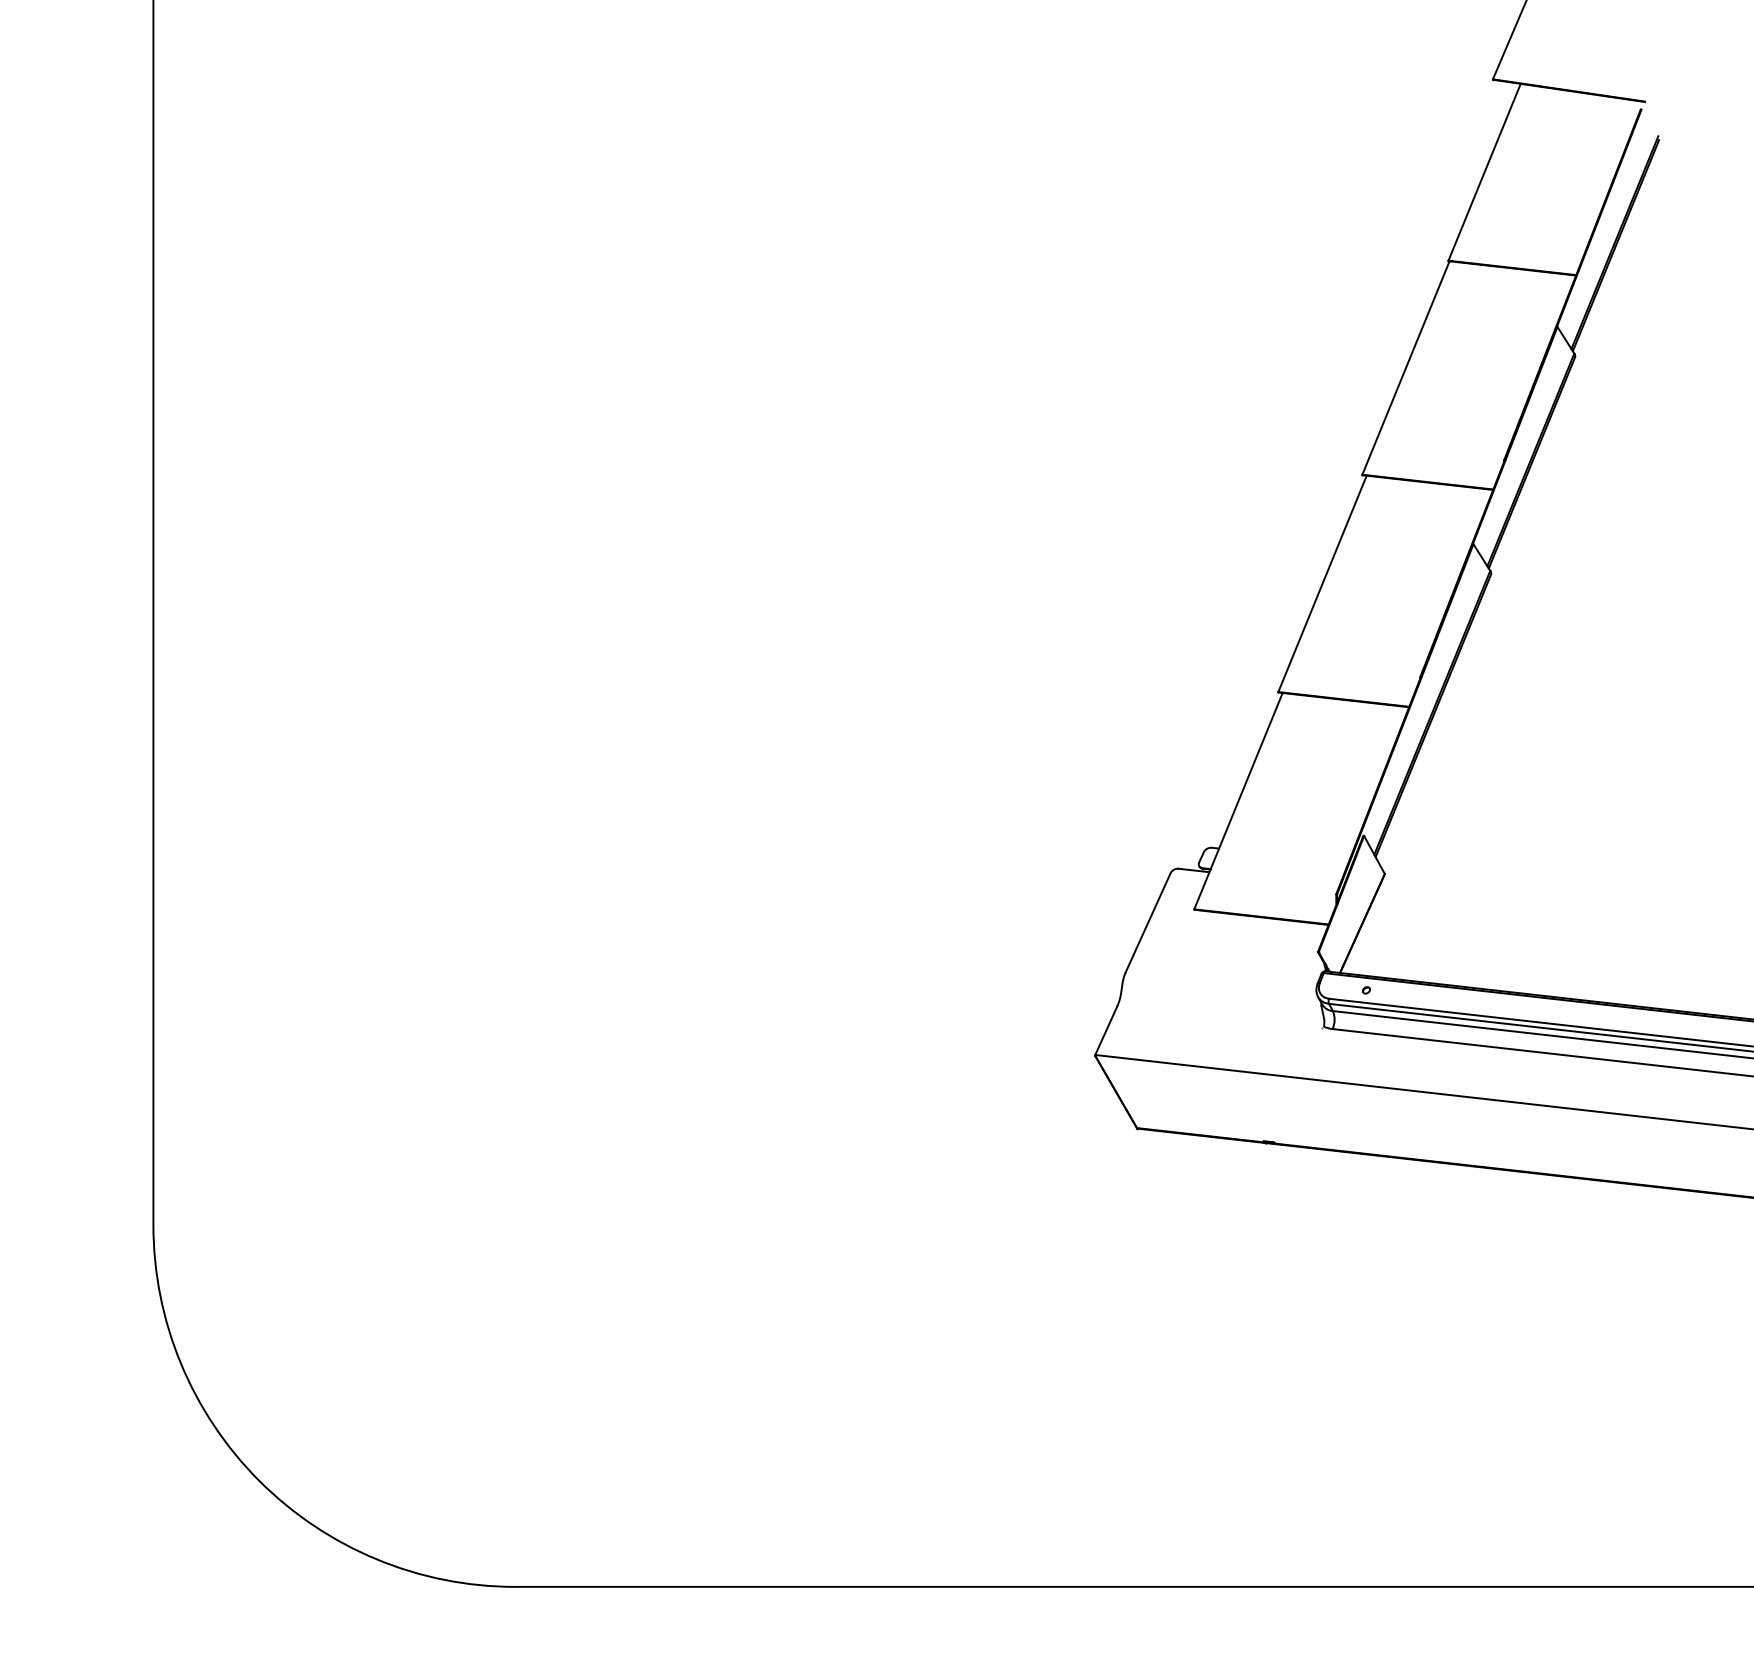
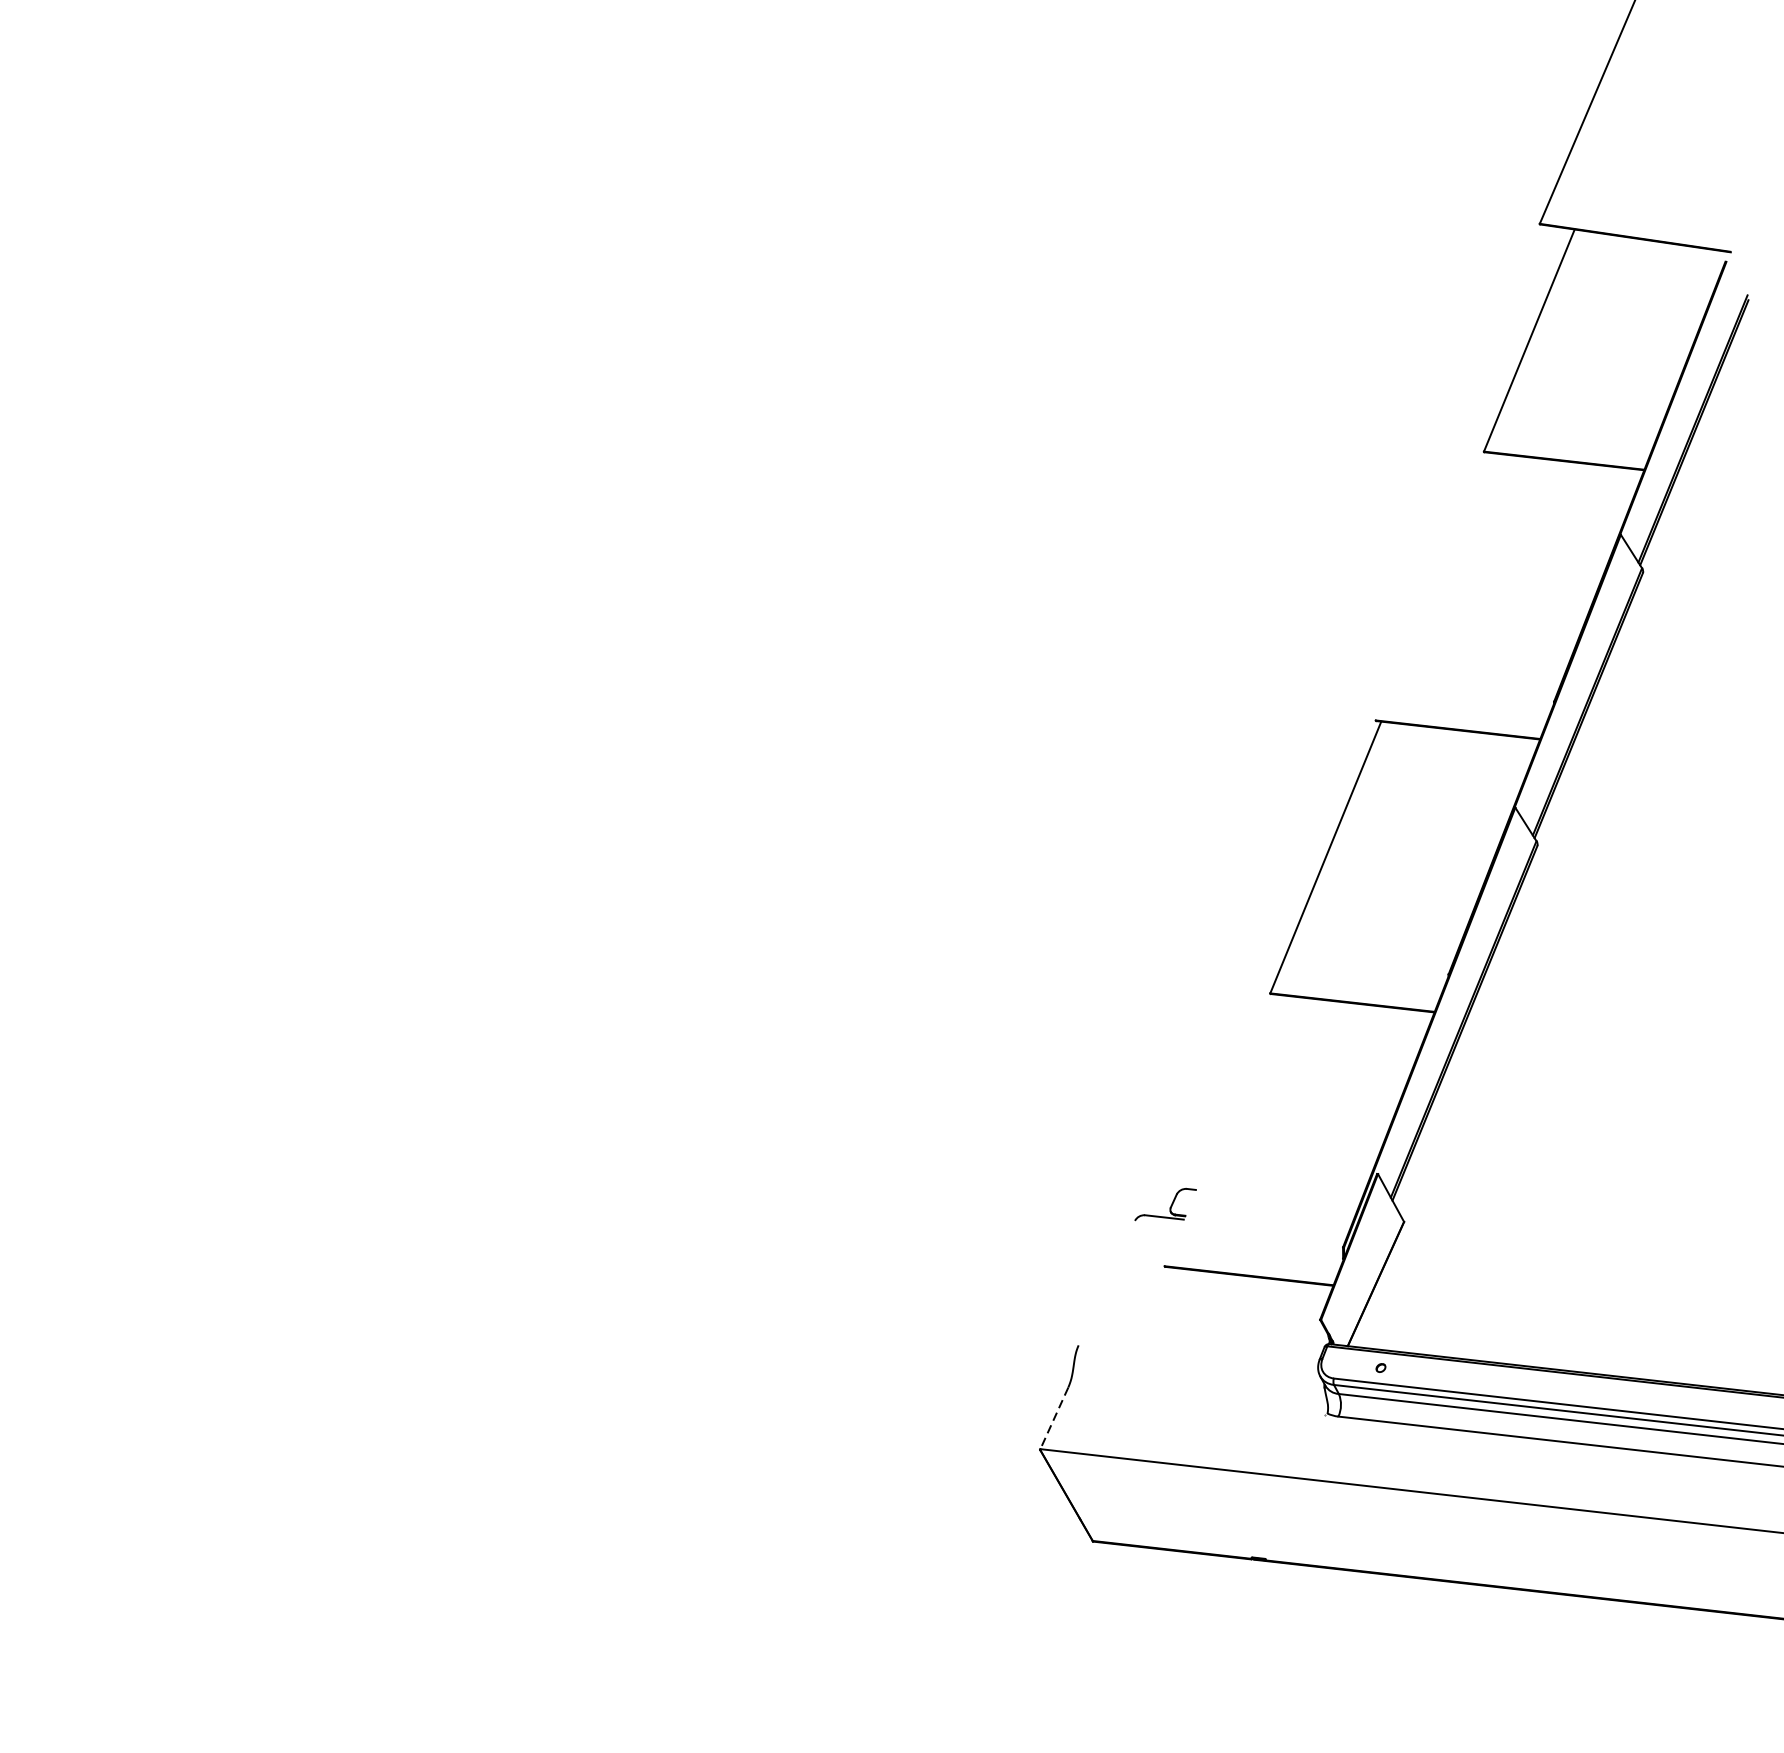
line: (1405, 367) -> (1430, 585), removed
line: (1238, 801) -> (1220, 1130), removed
line: (1147, 922) -> (1105, 1282), removed
line: (1106, 1030) -> (1054, 1418), solid -> dashed

